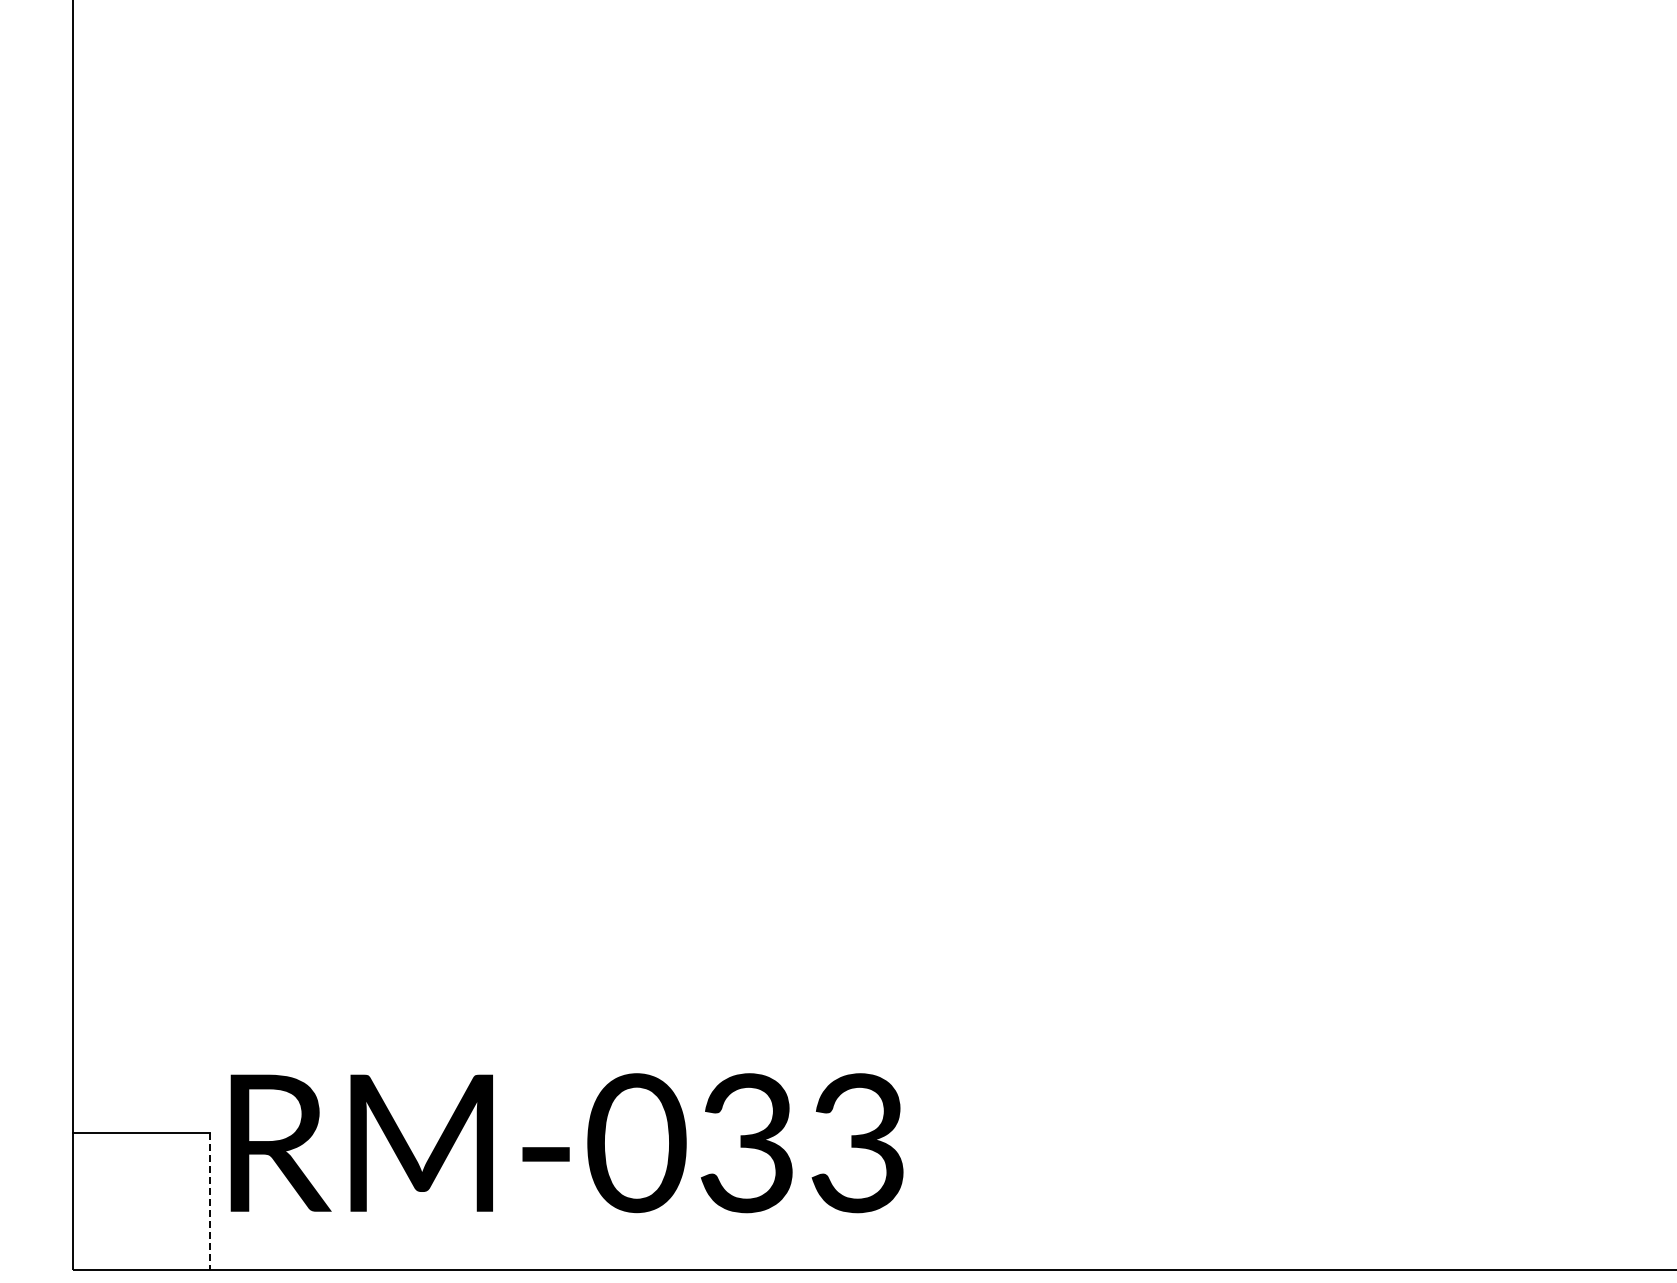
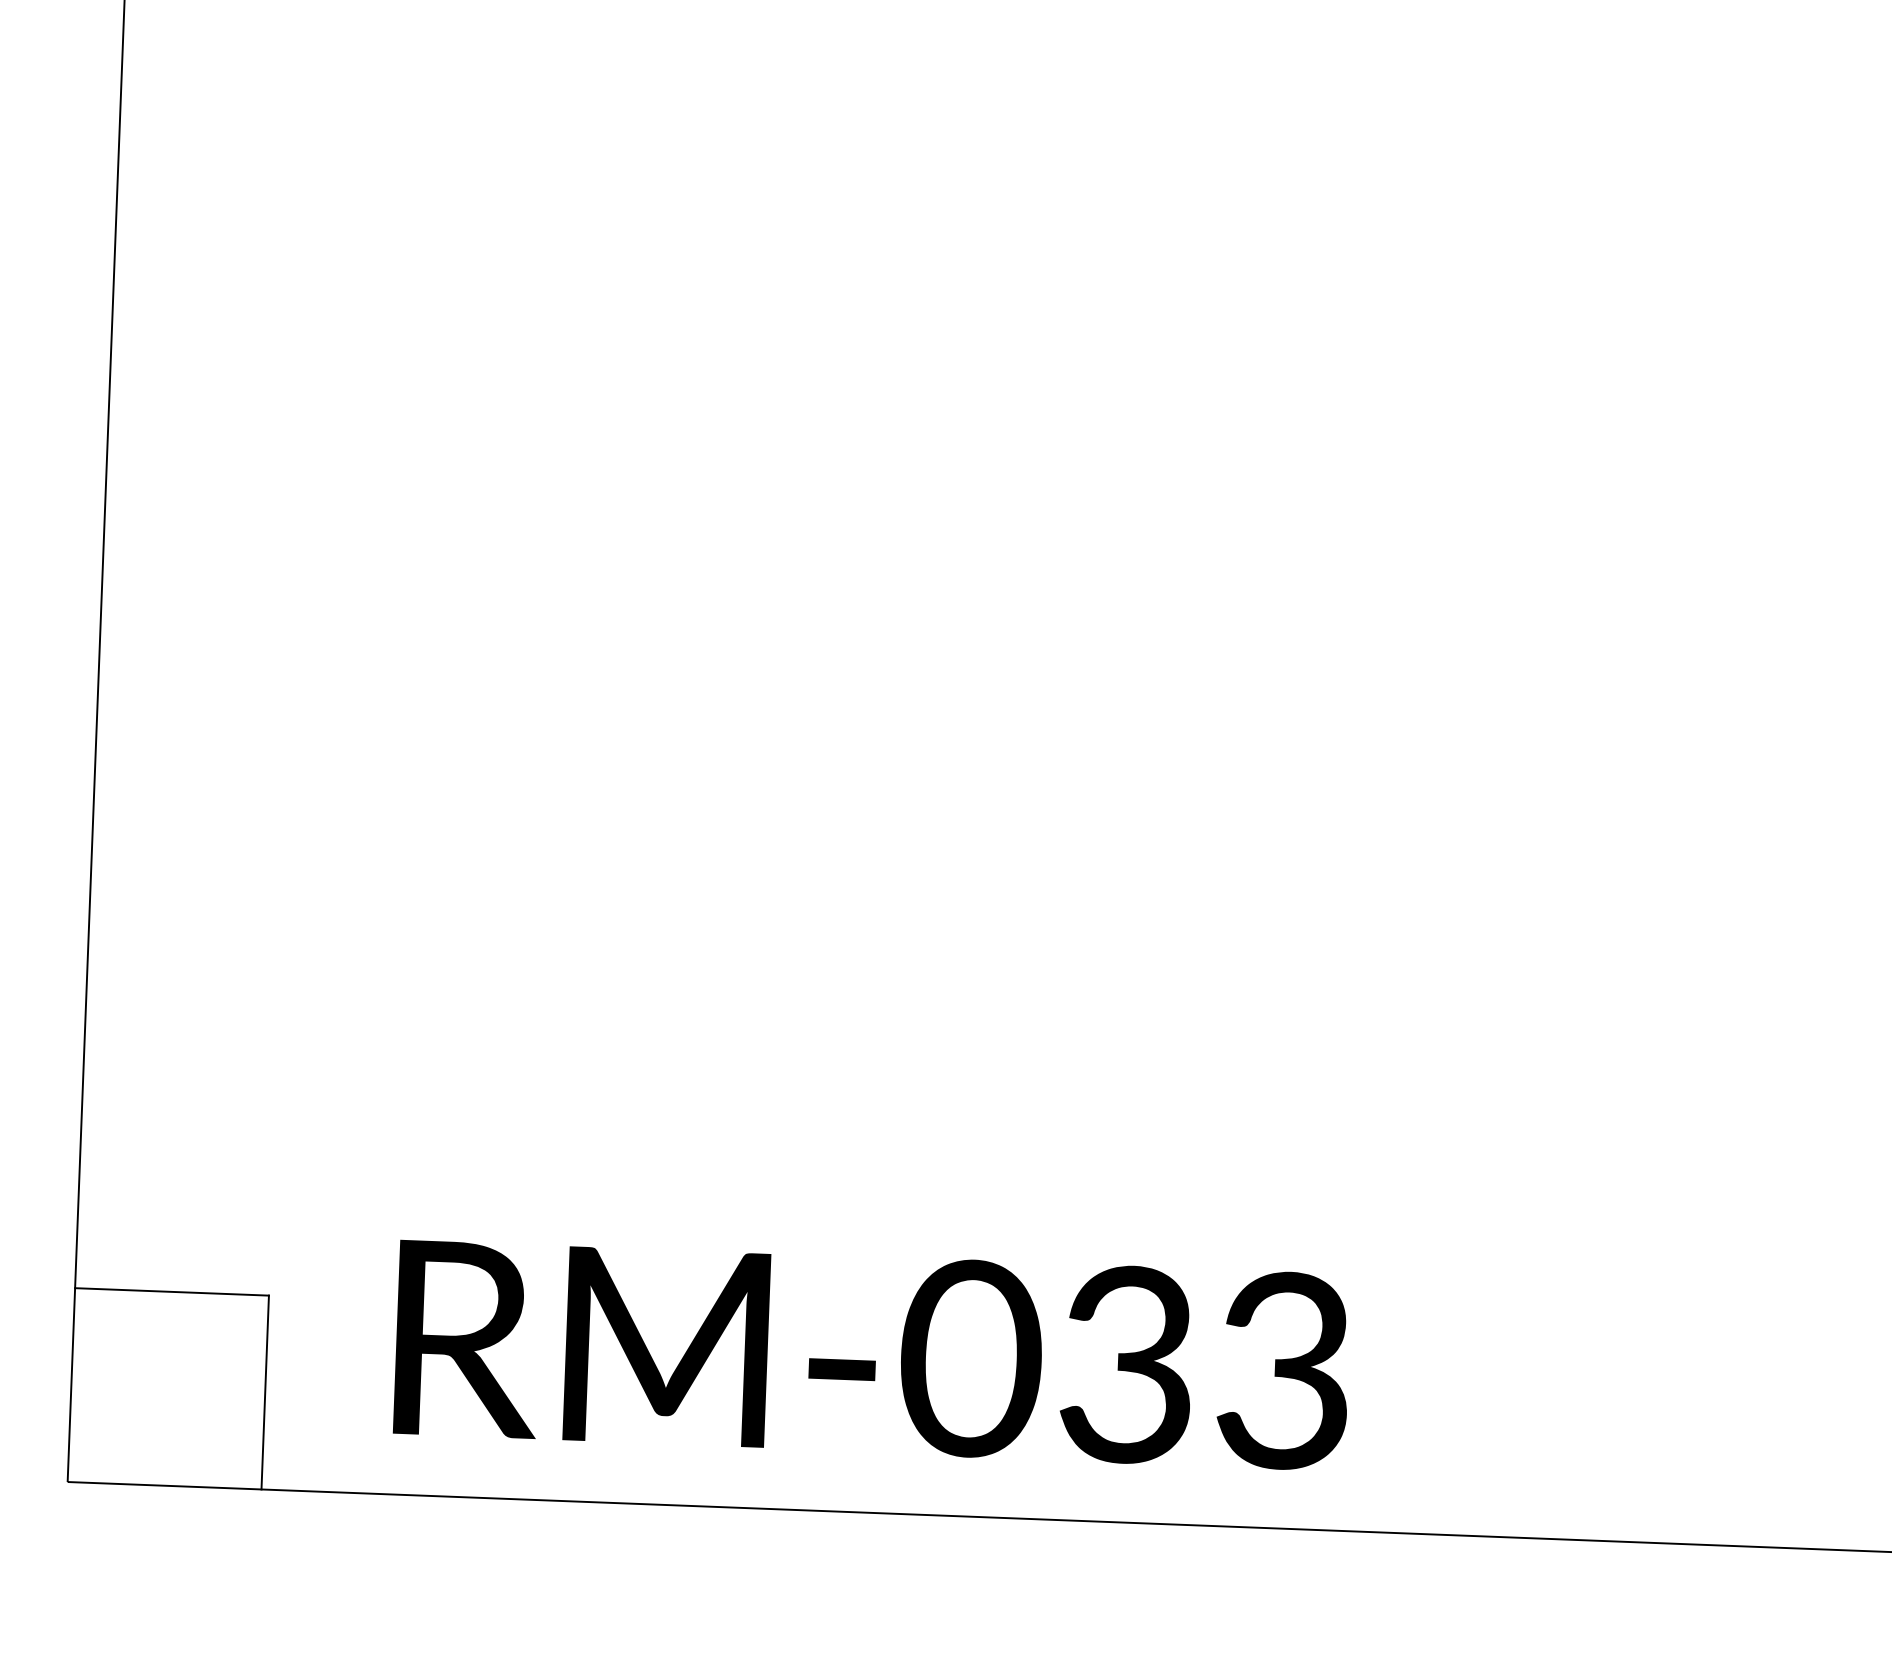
text: (566, 1143) -> (871, 1355), moved
line: (209, 1201) -> (265, 1392), dashed -> solid

